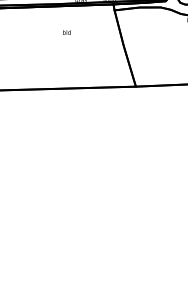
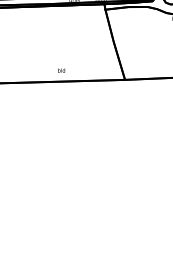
text: (66, 32) -> (61, 70), moved

